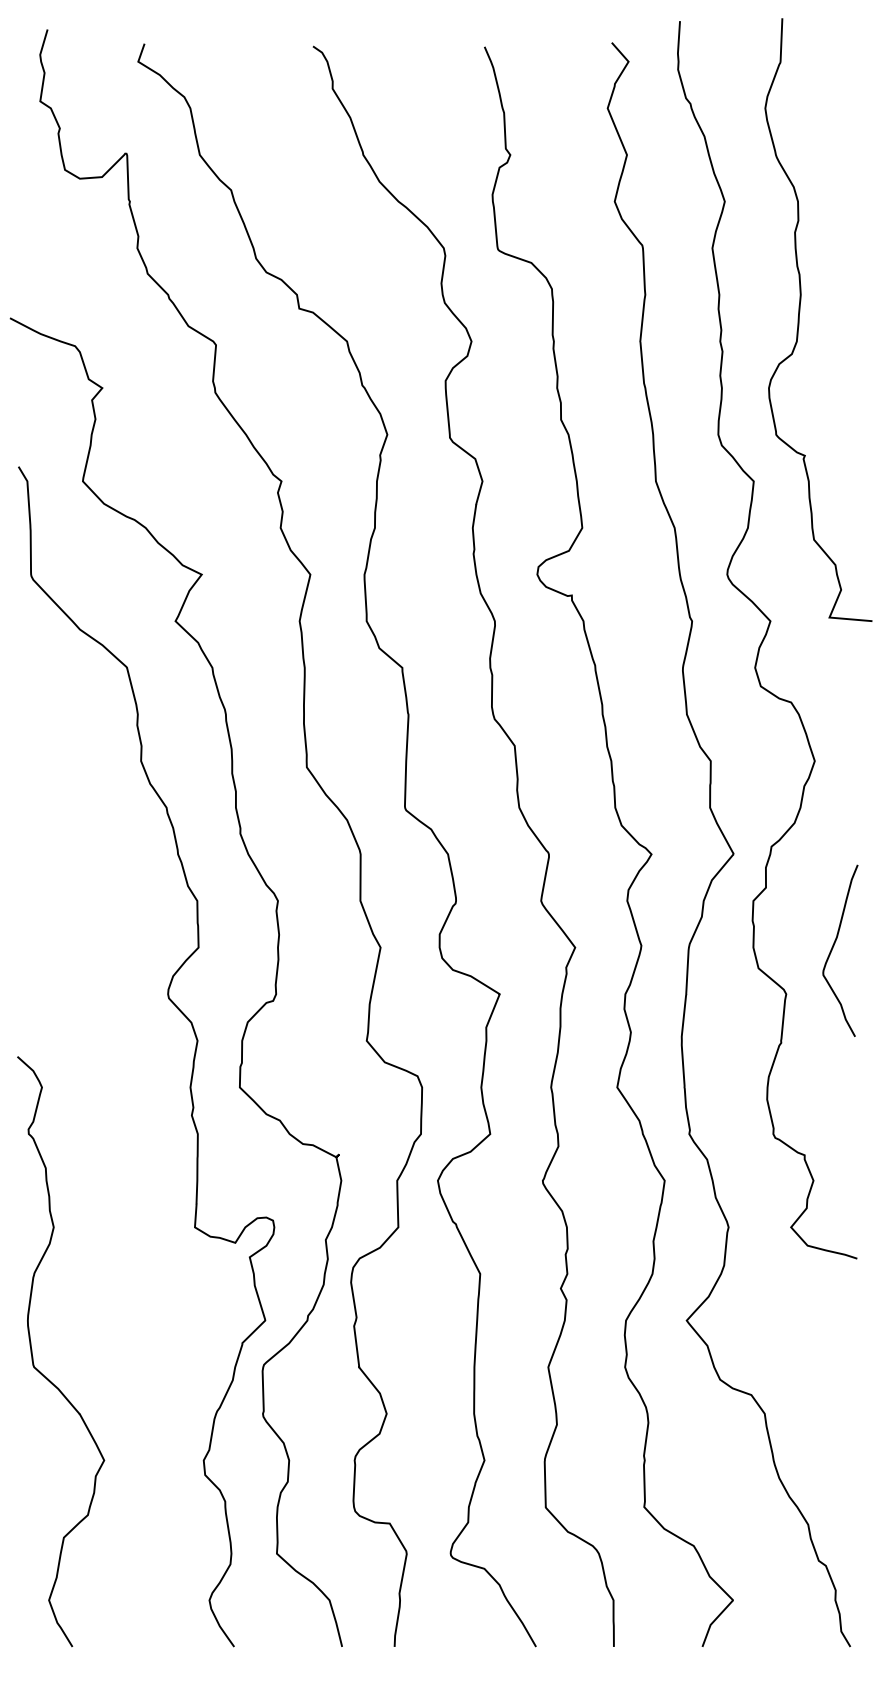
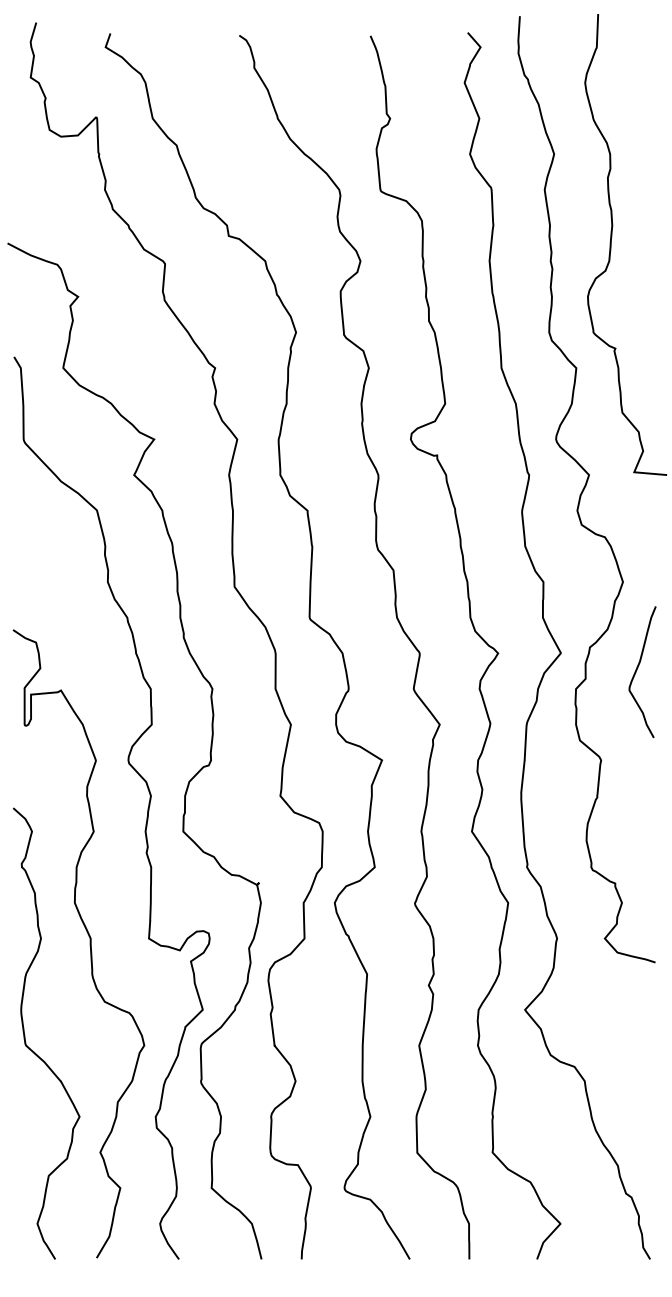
curve: (833, 948) -> (637, 670), moved
curve: (117, 1233) -> (89, 943), added

